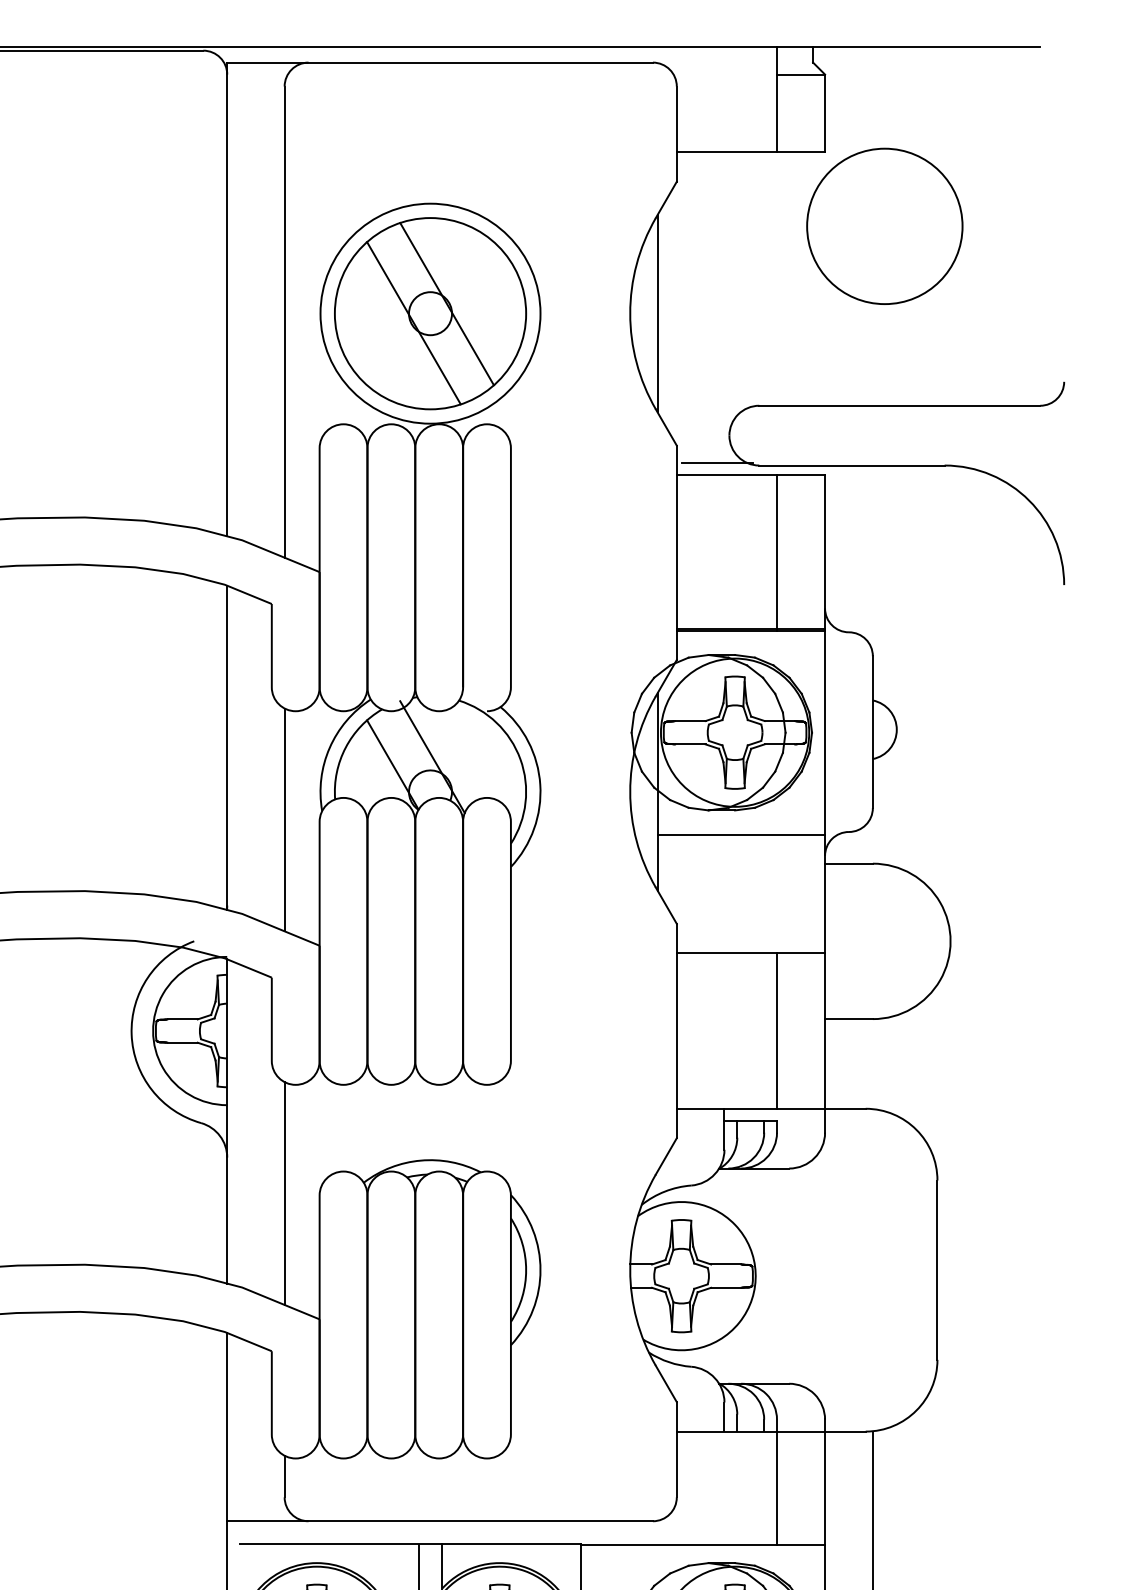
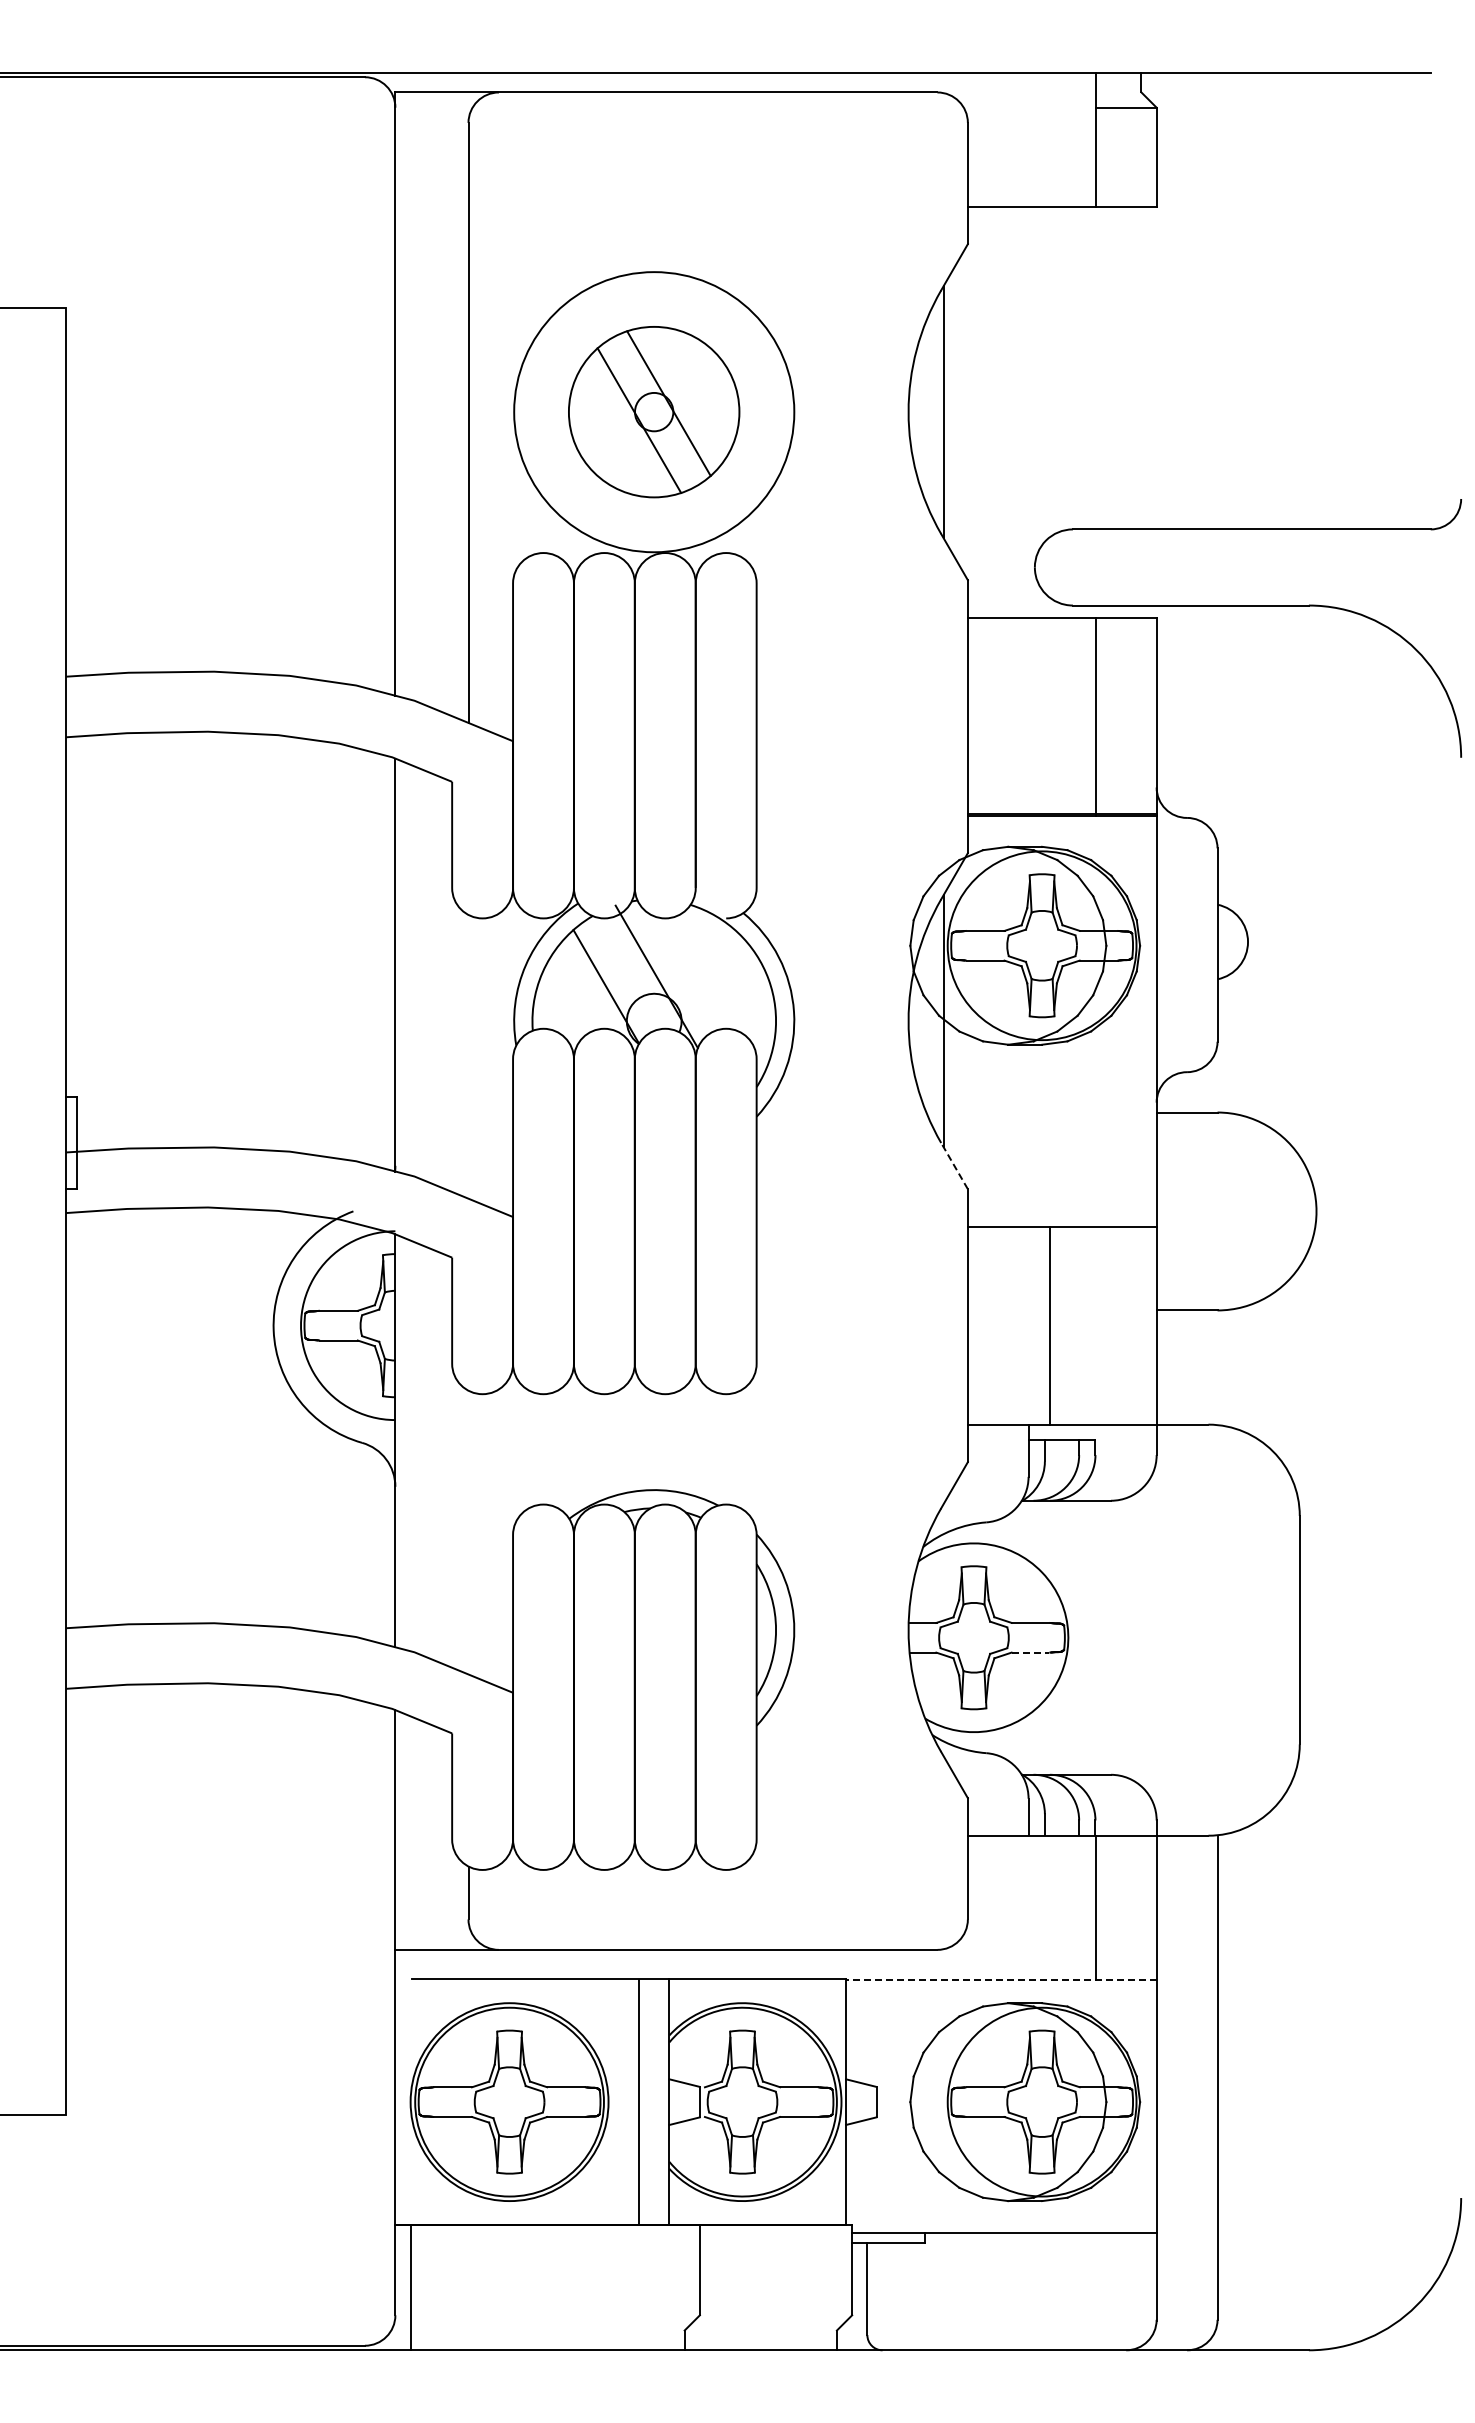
circle: (884, 225) -> (1232, 300), removed
part: (429, 313) -> (653, 411), size x0.7
line: (717, 463) -> (1019, 602), removed
line: (284, 819) -> (468, 1056), removed
line: (740, 834) -> (1049, 1075), removed
line: (666, 906) -> (954, 1166), solid -> dashed
line: (777, 1030) -> (1049, 1325), moved
line: (284, 1193) -> (468, 1532), removed
line: (725, 1287) -> (1030, 1652), solid -> dashed
line: (702, 1544) -> (1000, 1979), solid -> dashed

